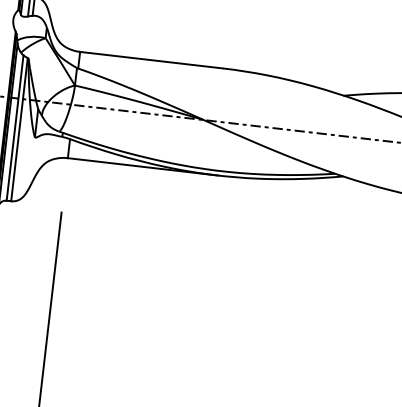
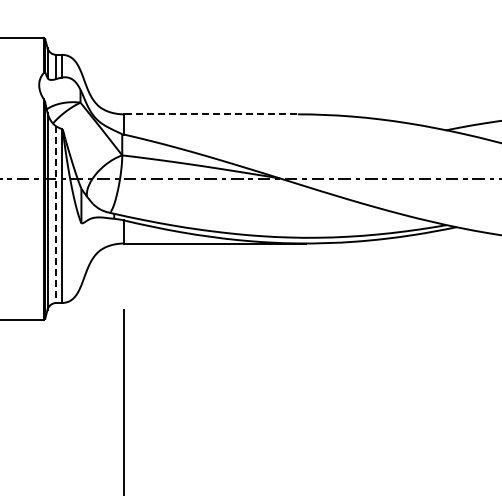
line: (151, 60) -> (210, 114), solid -> dashed
line: (15, 128) -> (56, 215), solid -> dashed

